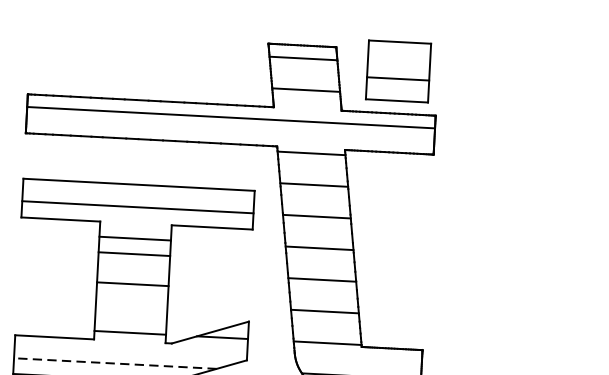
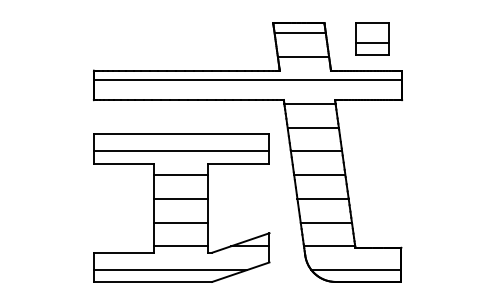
part: (398, 71) -> (372, 38), size x0.71
line: (134, 253) -> (180, 198), moved
line: (132, 284) -> (180, 222), moved
line: (115, 364) -> (170, 270), dashed -> solid

